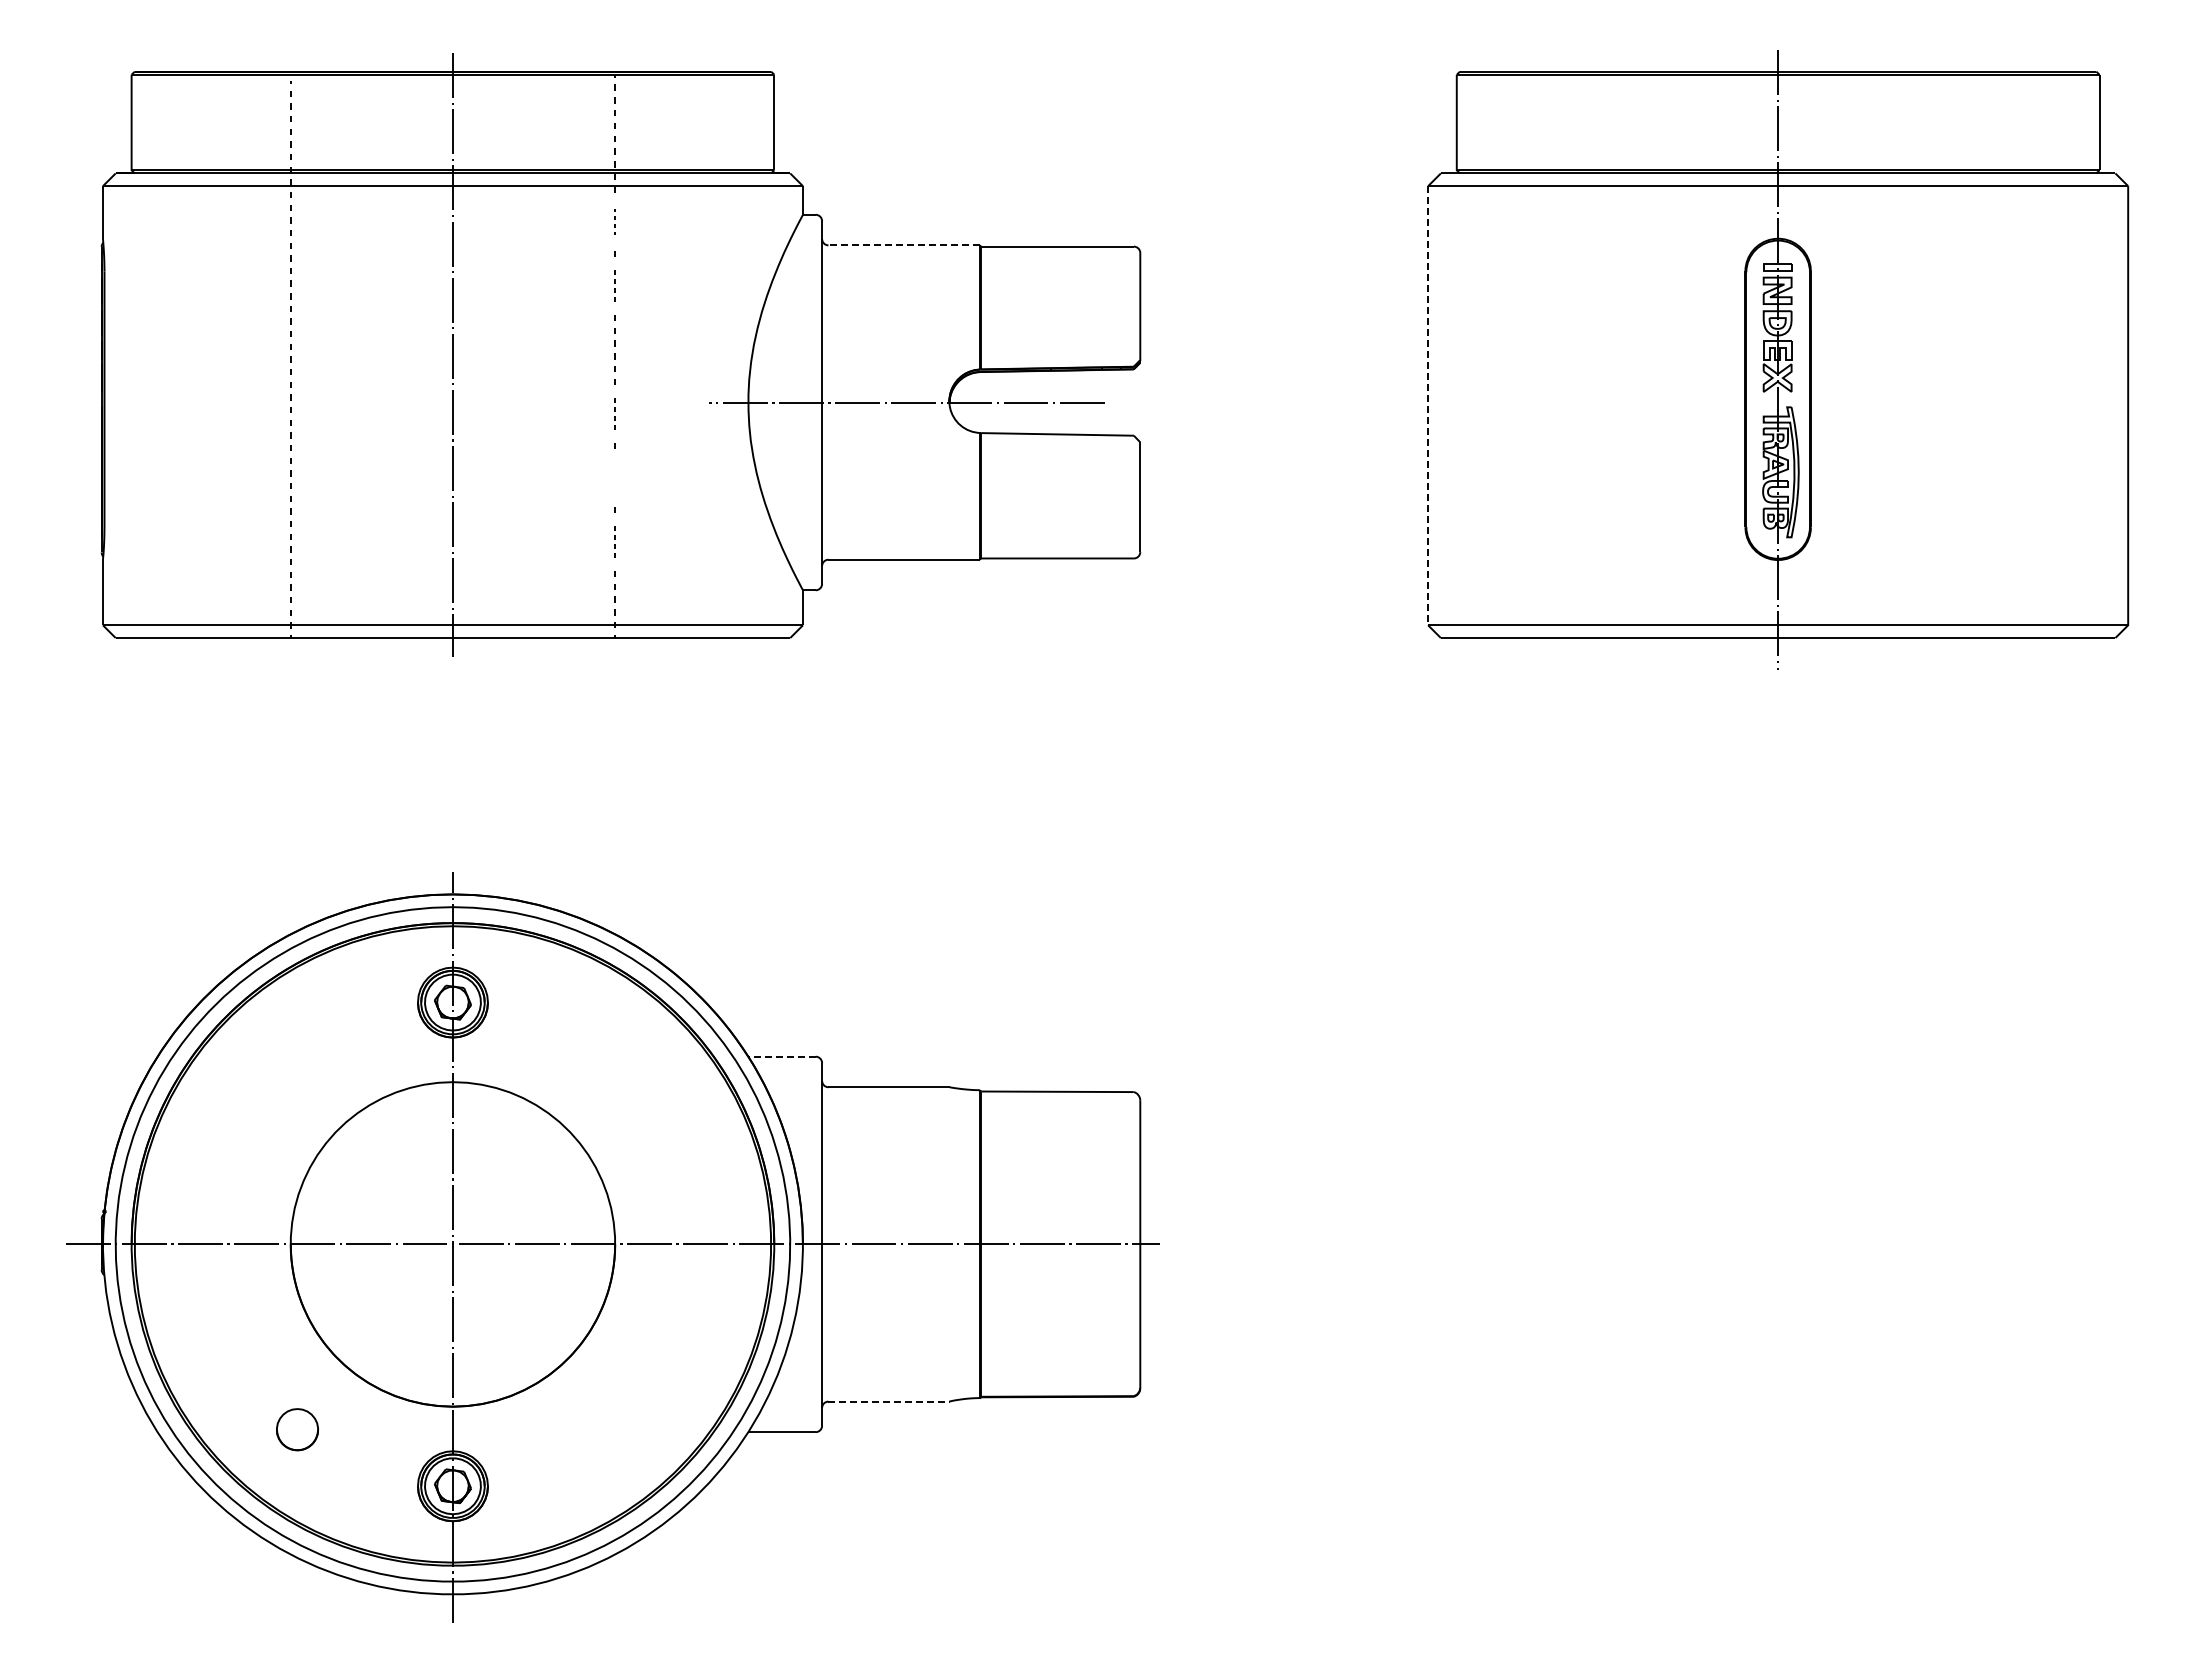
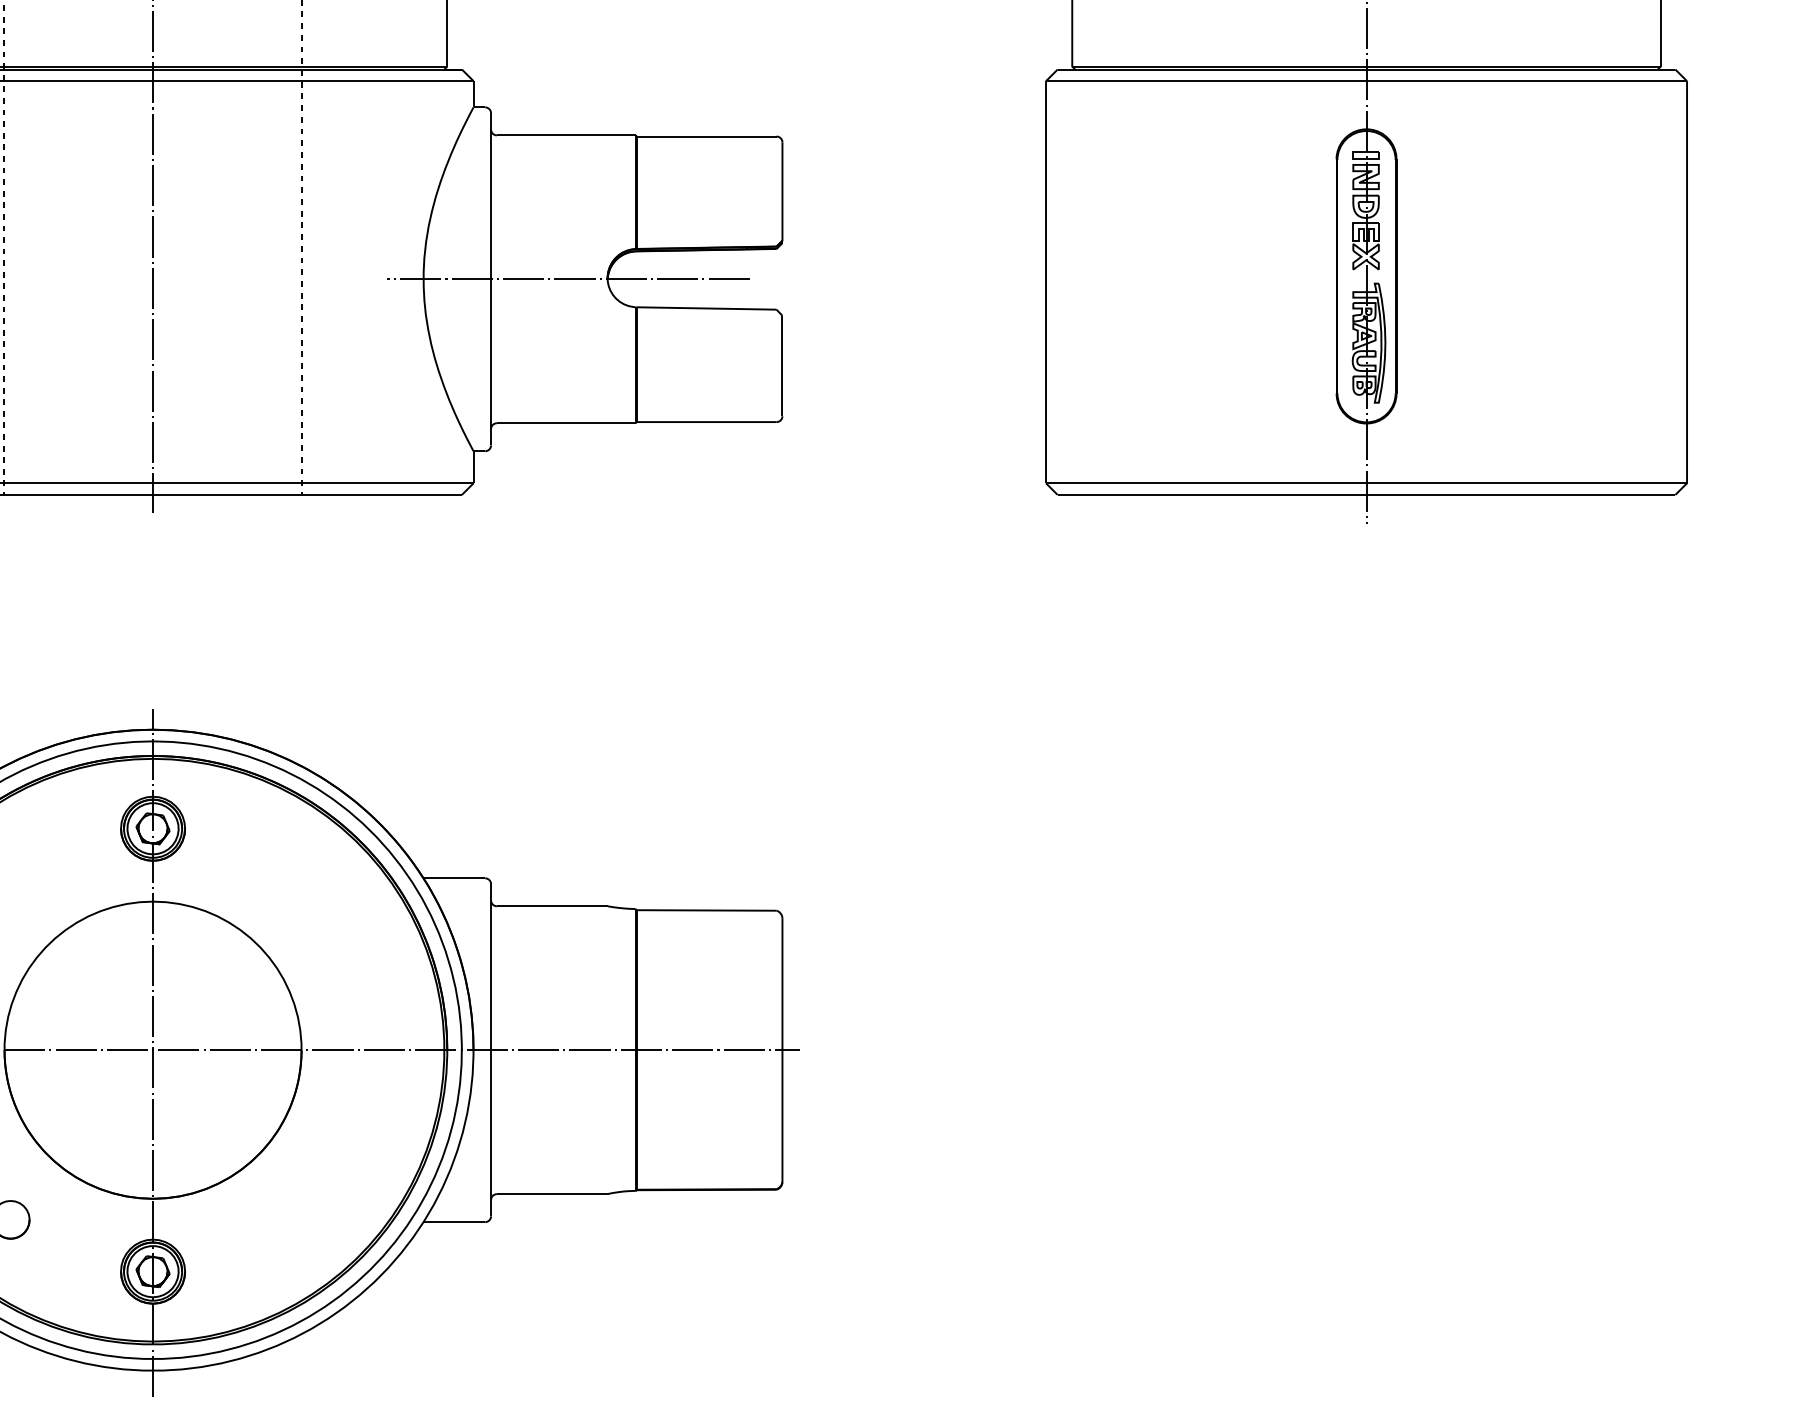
part: (614, 221) -> (300, 113), size x1.67
line: (904, 245) -> (566, 135), dashed -> solid
part: (614, 285) -> (300, 172), size x1.43
line: (1428, 405) -> (1046, 282), dashed -> solid
part: (614, 413) -> (300, 289), size x1.43
part: (614, 477) -> (300, 347), added
part: (614, 541) -> (300, 406), size x1.43
line: (782, 1056) -> (454, 878), dashed -> solid
line: (888, 1401) -> (551, 1194), dashed -> solid

